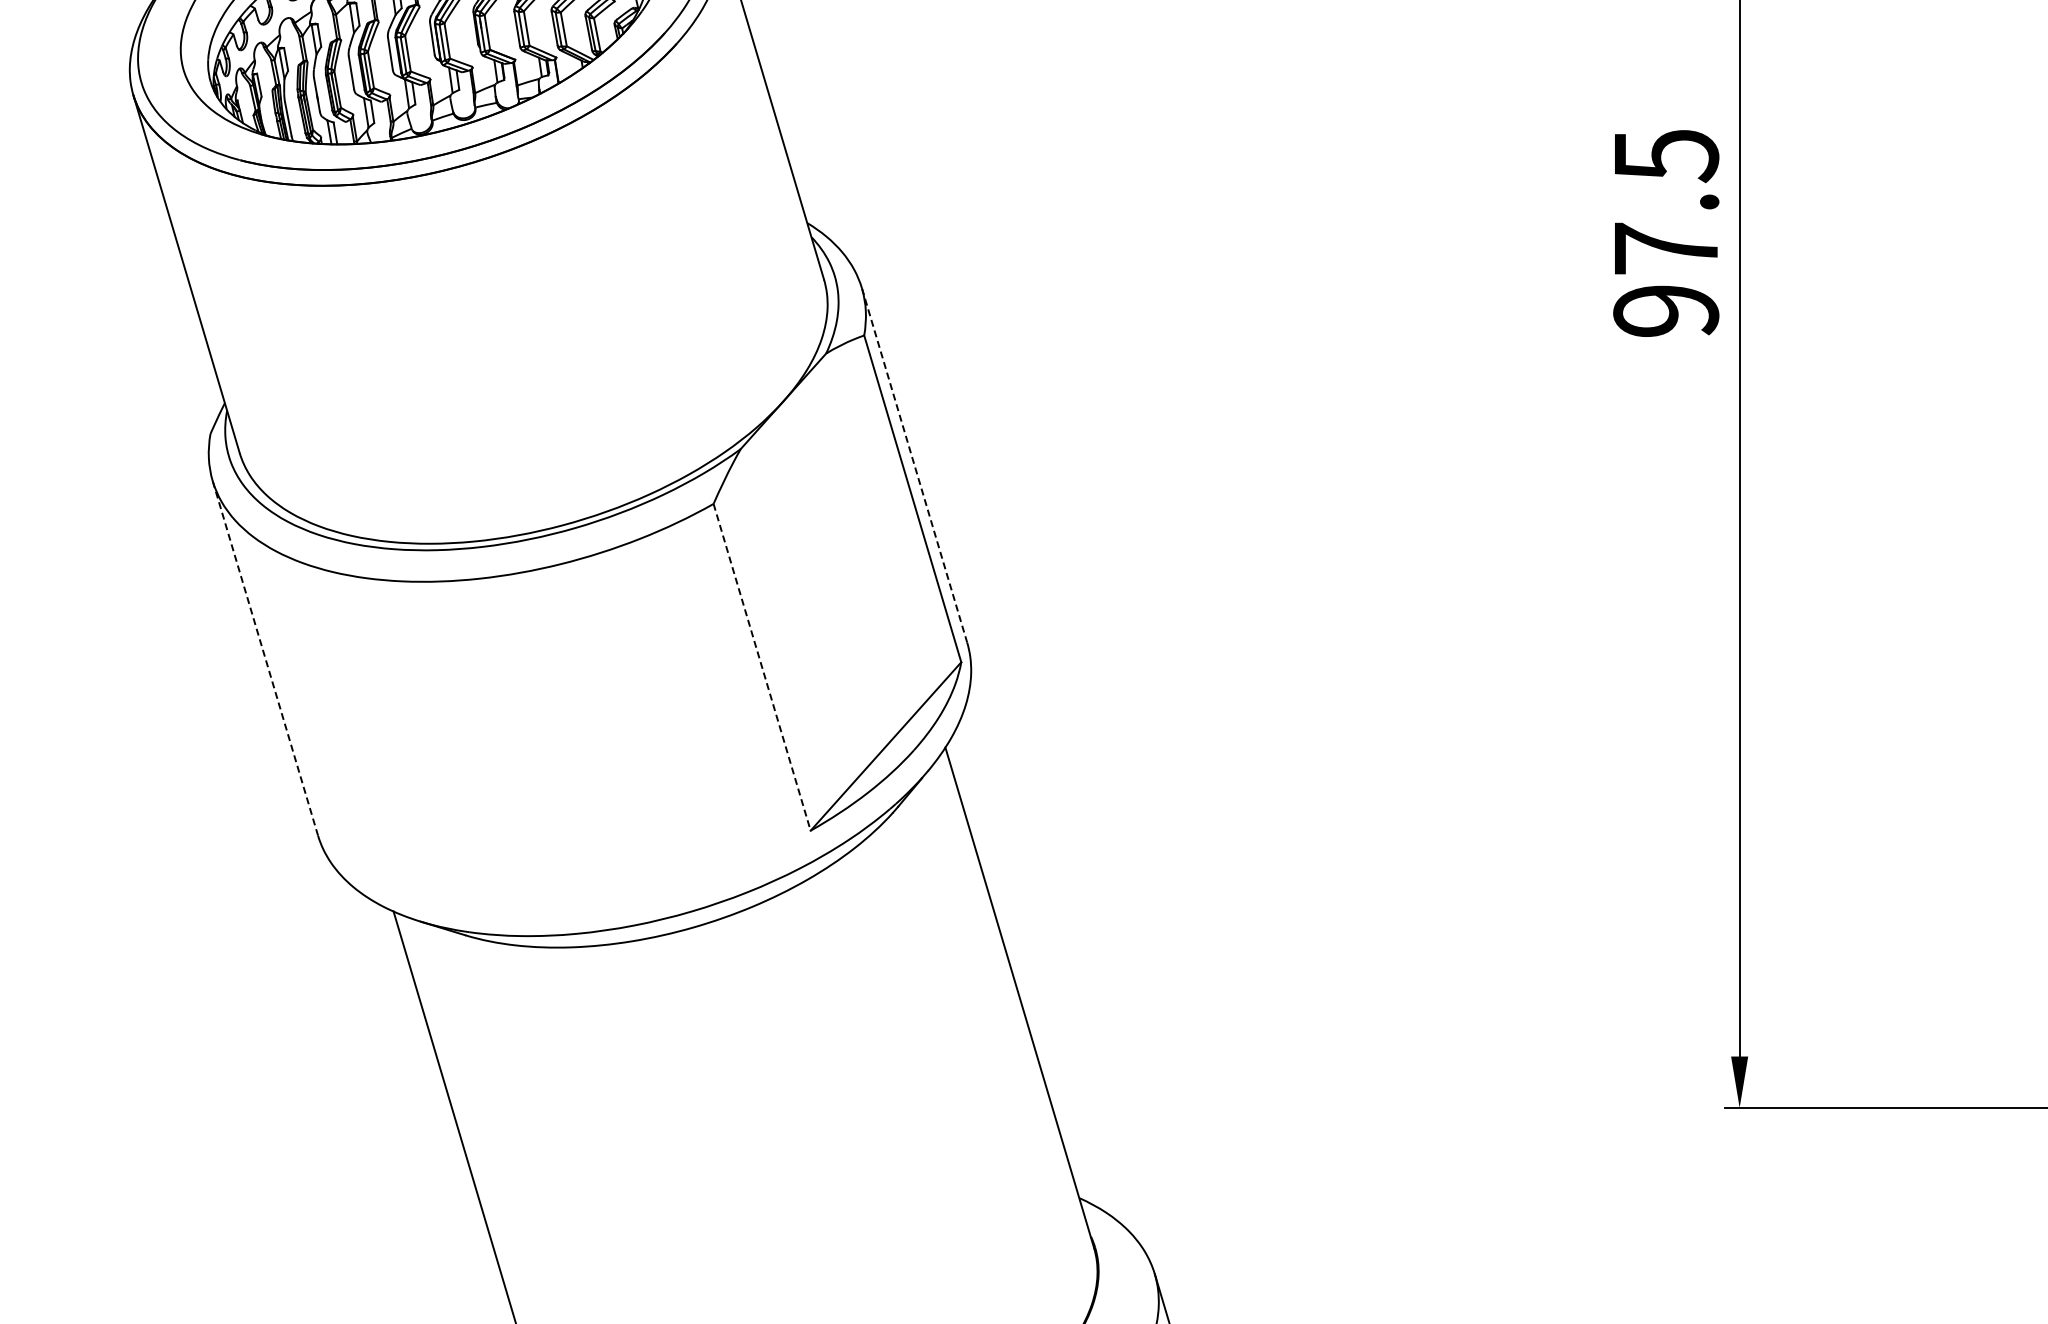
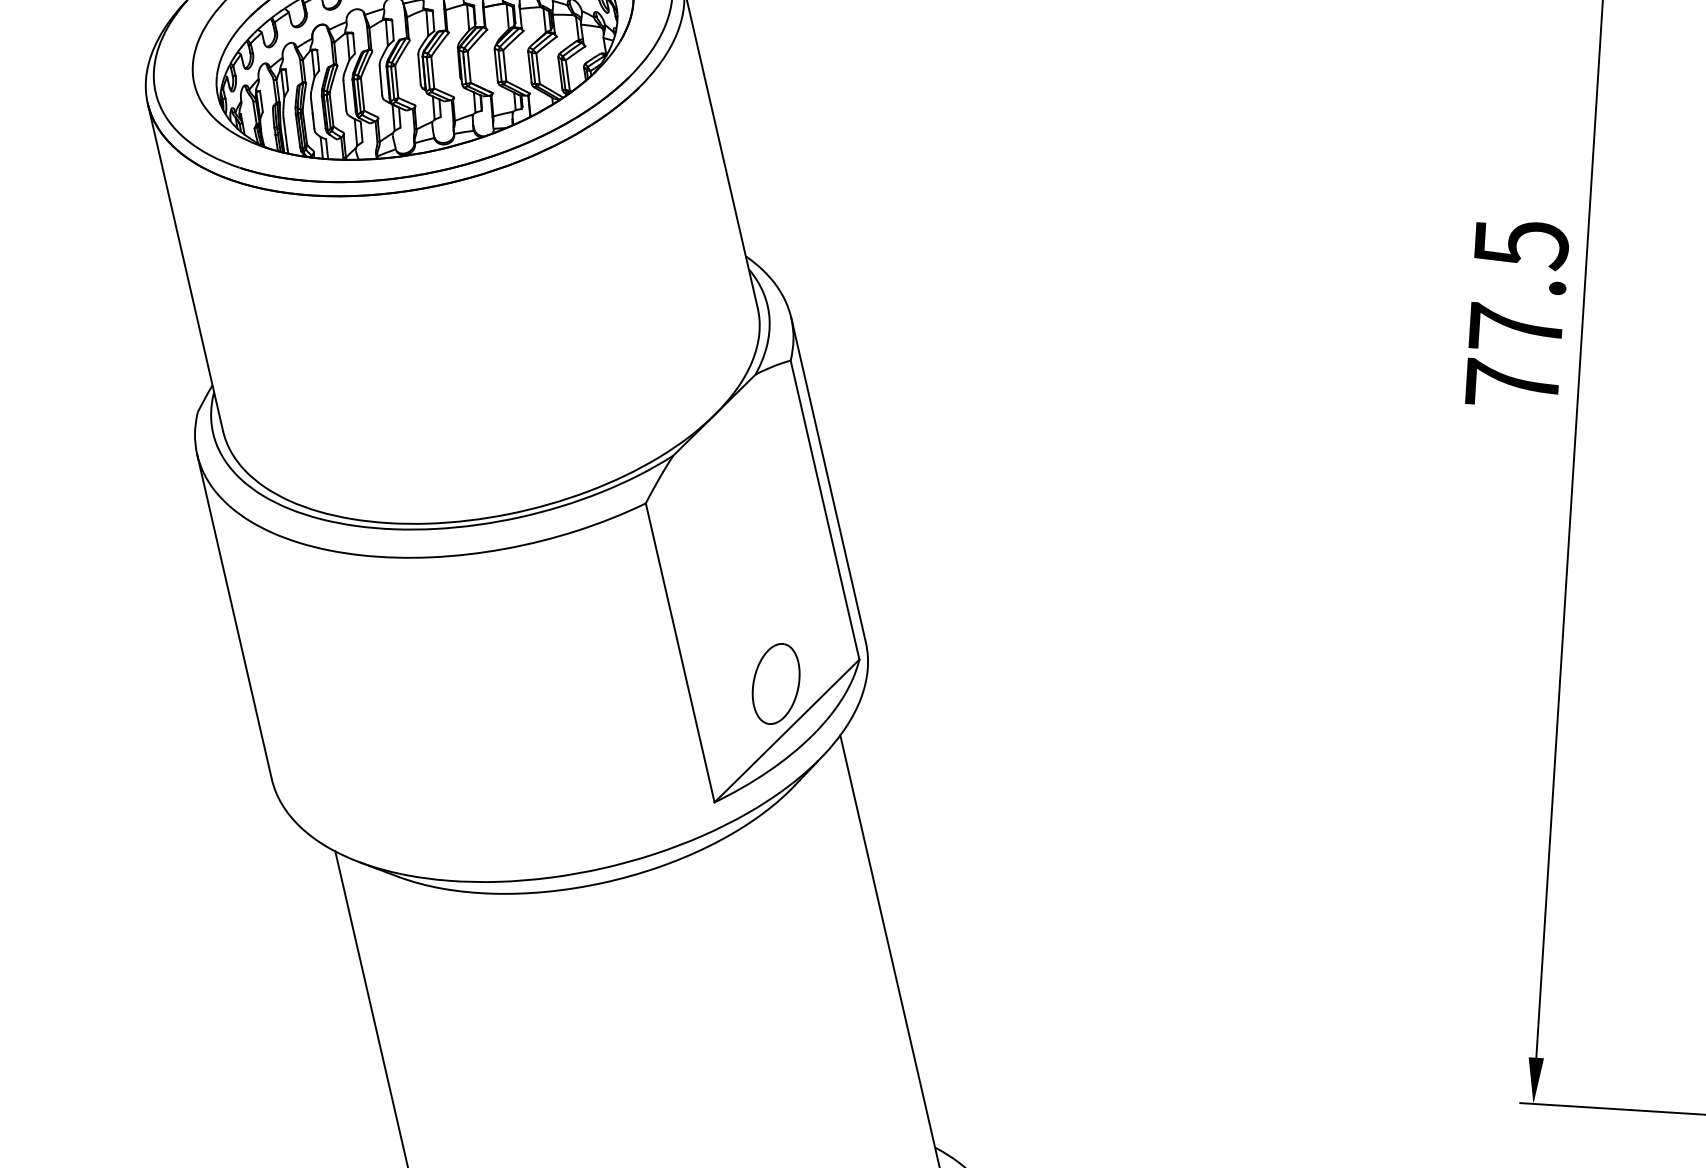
text: (1666, 310) -> (1512, 383), 97.5 -> 77.5
line: (914, 465) -> (828, 480), dashed -> solid
line: (265, 658) -> (234, 616), dashed -> solid
line: (762, 667) -> (680, 653), dashed -> solid
part: (870, 694) -> (776, 683), added

